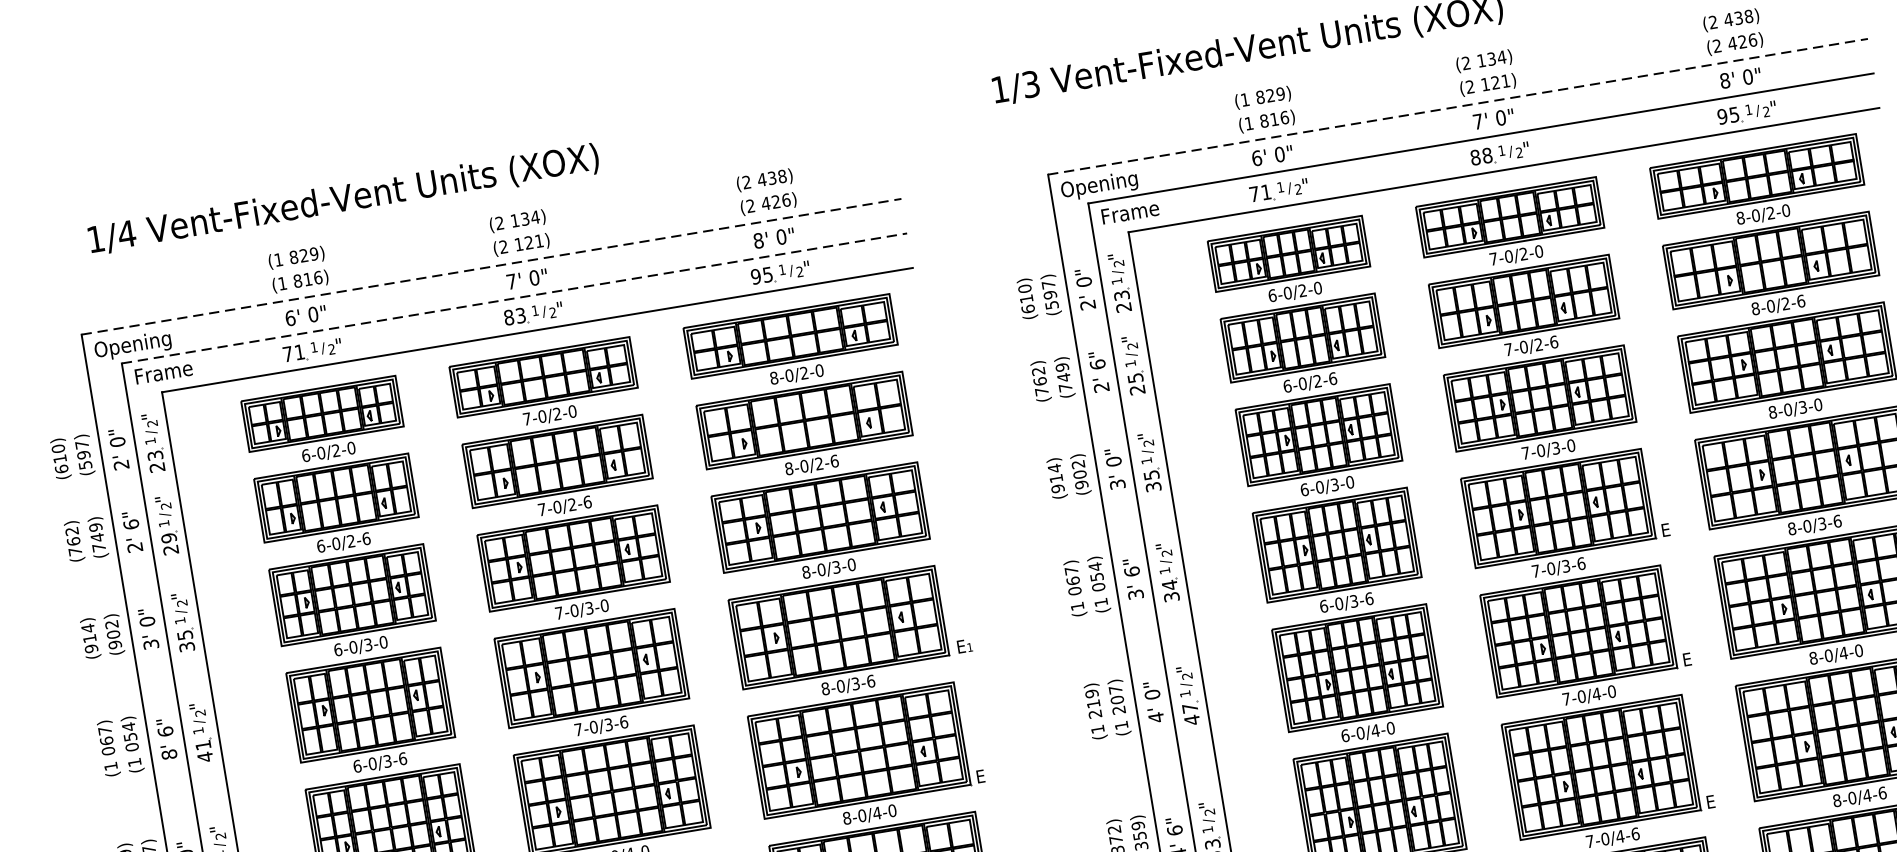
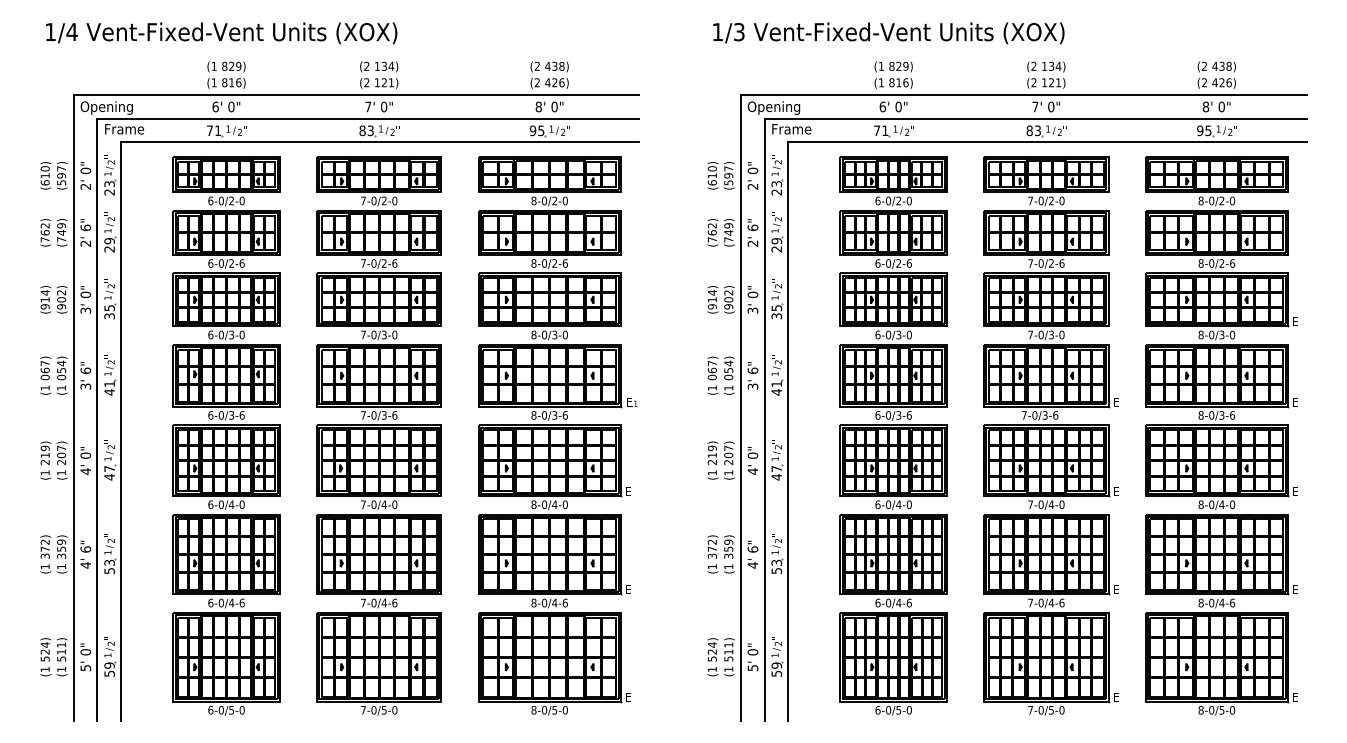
line: (1457, 106) -> (1023, 94), dashed -> solid
text: (1486, 155) -> (1037, 130), 88 -> 83
text: (343, 200) -> (221, 33), moved
line: (491, 266) -> (356, 94), dashed -> solid
line: (514, 298) -> (368, 118), dashed -> solid
text: (1135, 378) -> (776, 241), 25 -> 29
text: (1170, 590) -> (776, 387), 34 -> 41
text: (168, 754) -> (85, 386), 8' -> 3'

